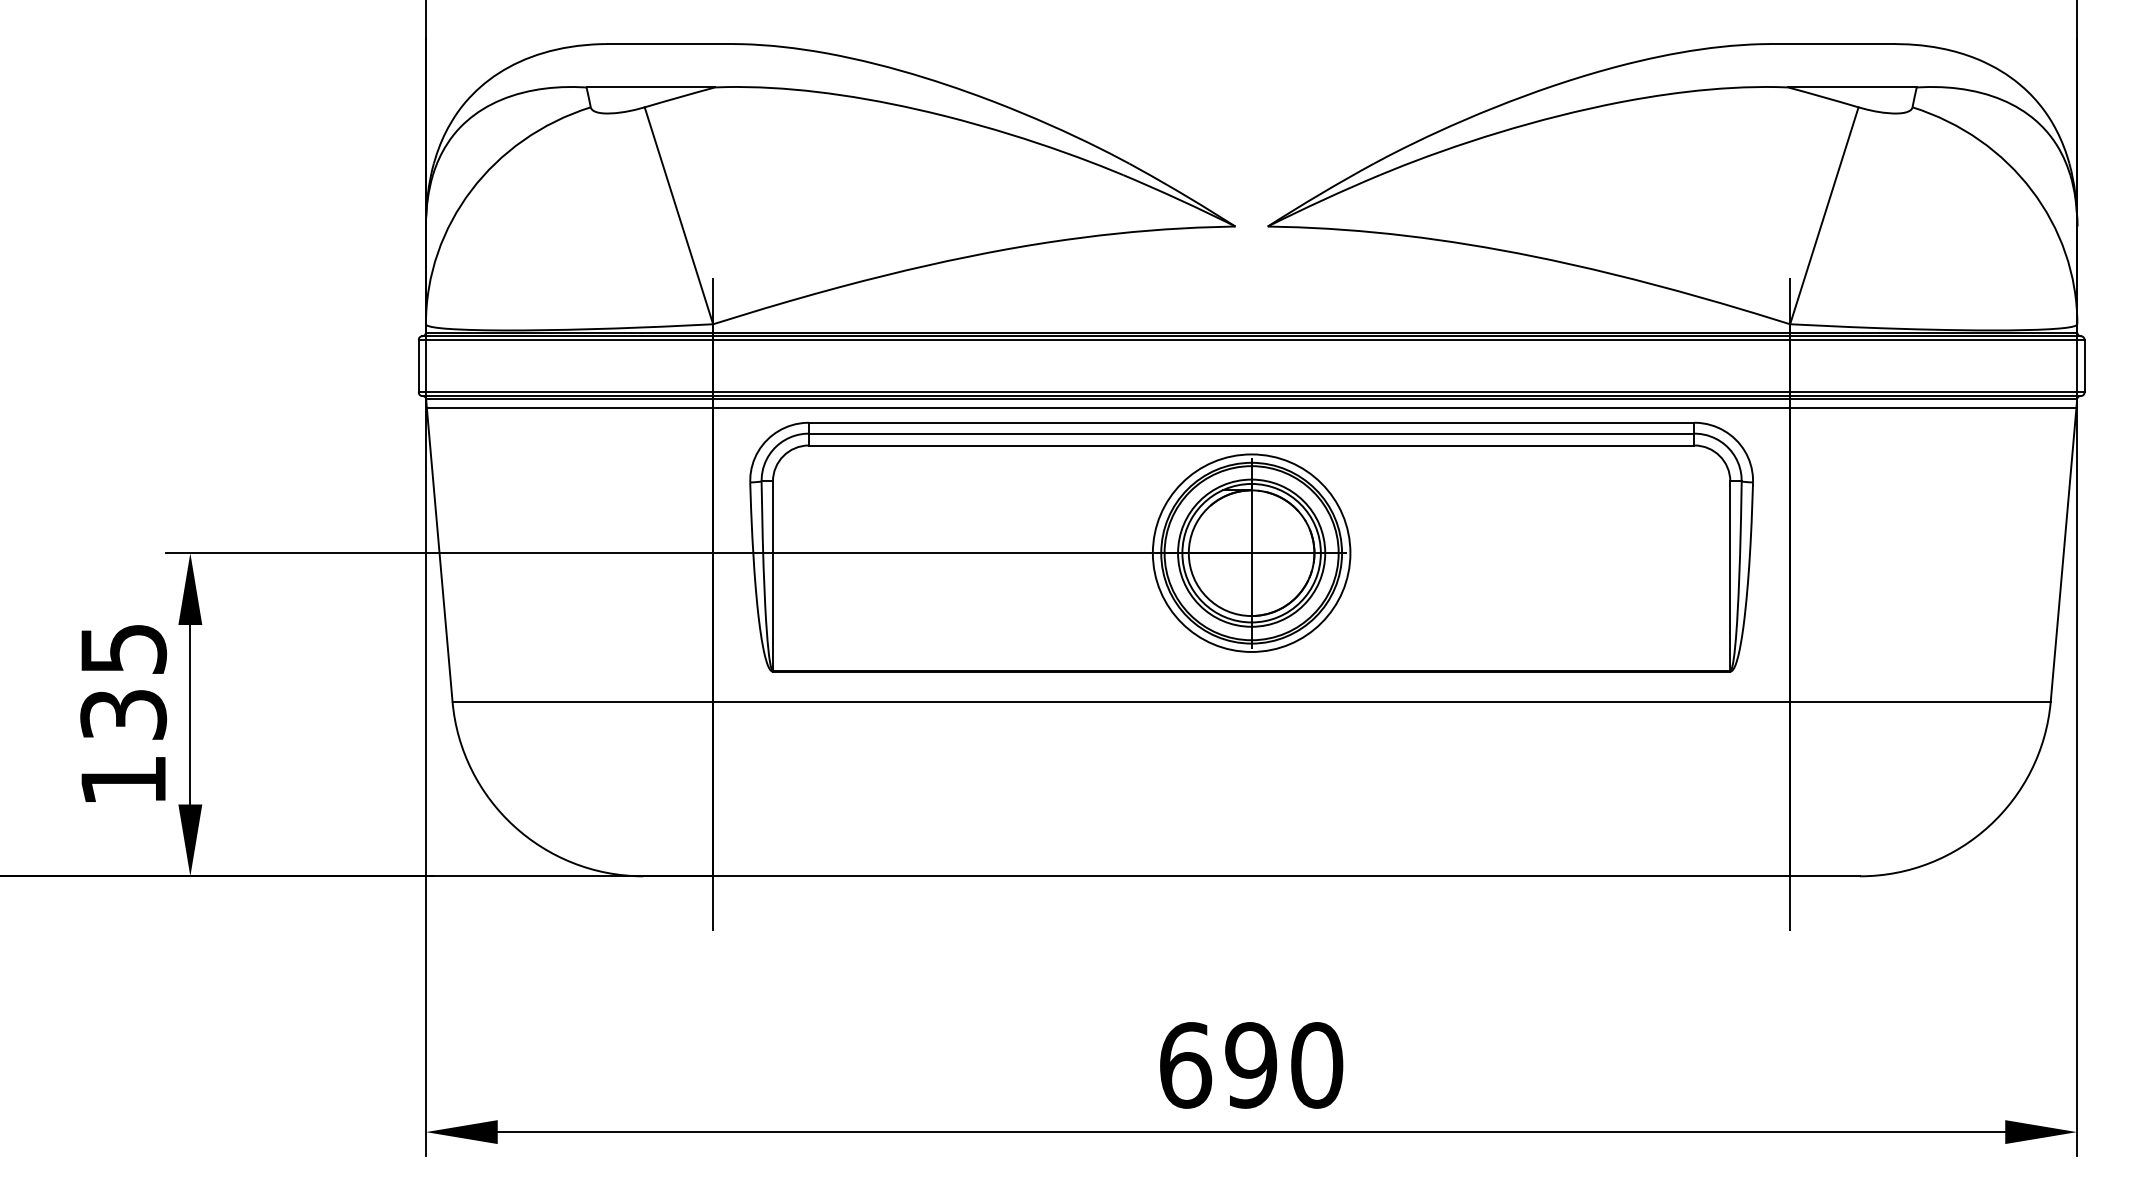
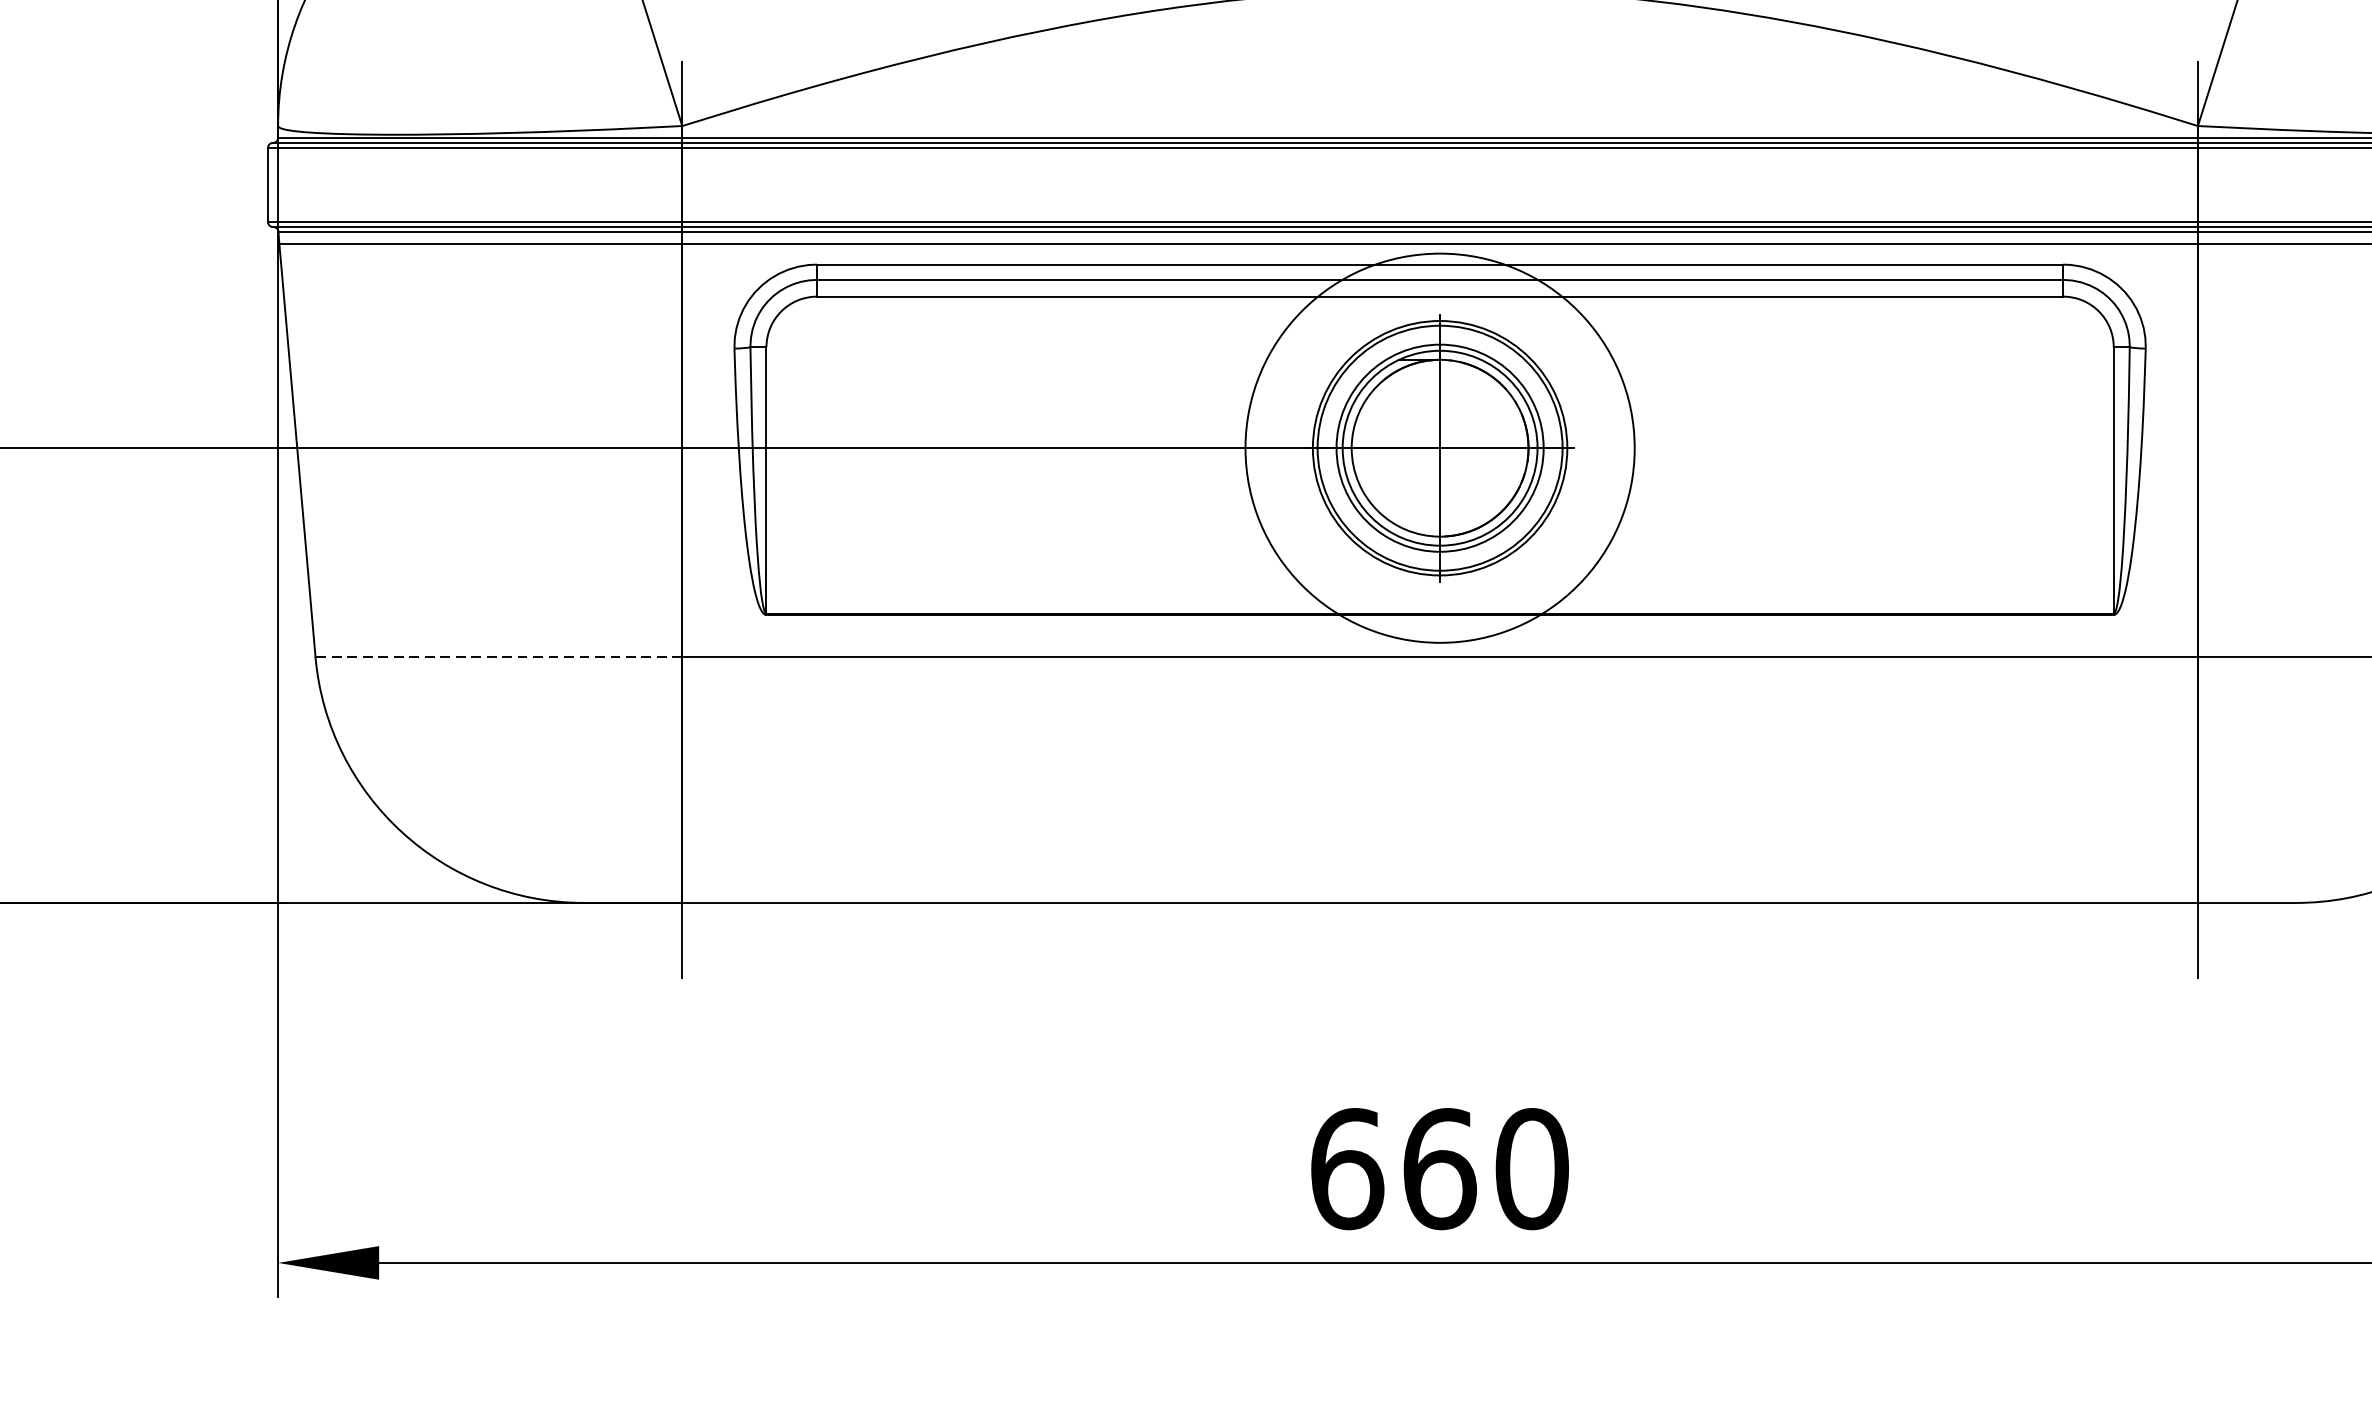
circle: (1251, 552) -> (1439, 447), size x1.4
line: (582, 701) -> (498, 656), solid -> dashed
text: (1251, 1065) -> (1439, 1169), 690 -> 660

